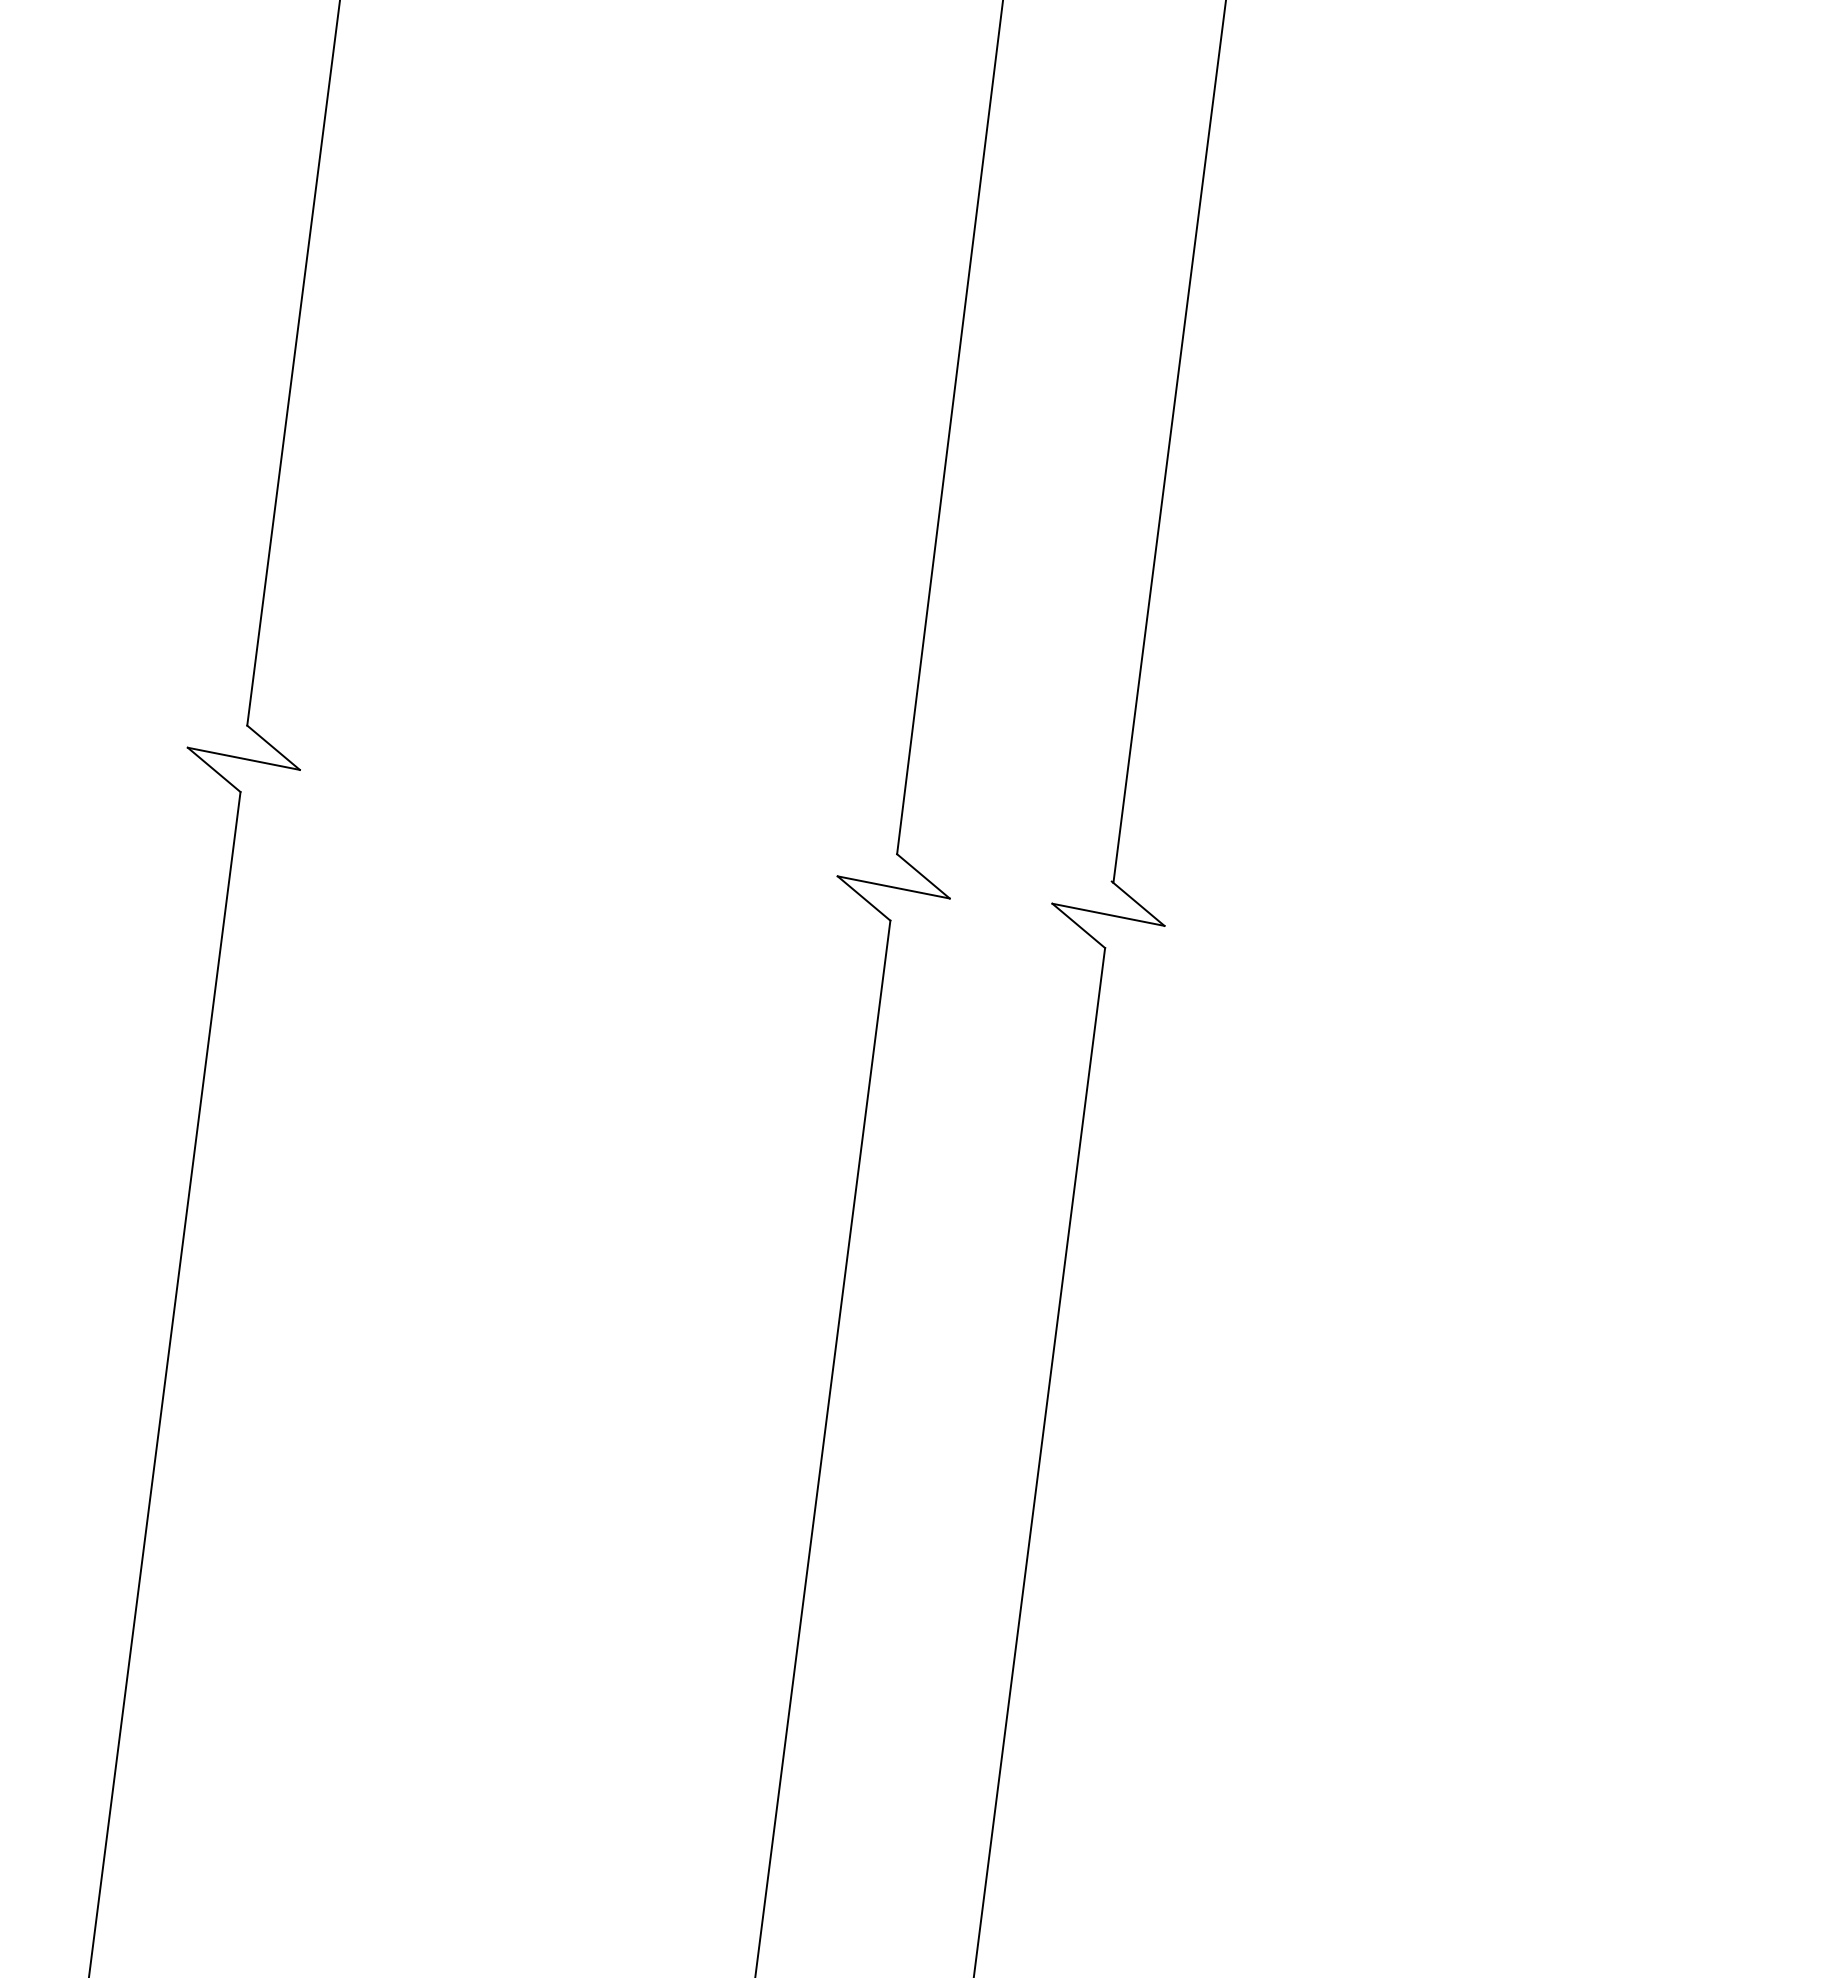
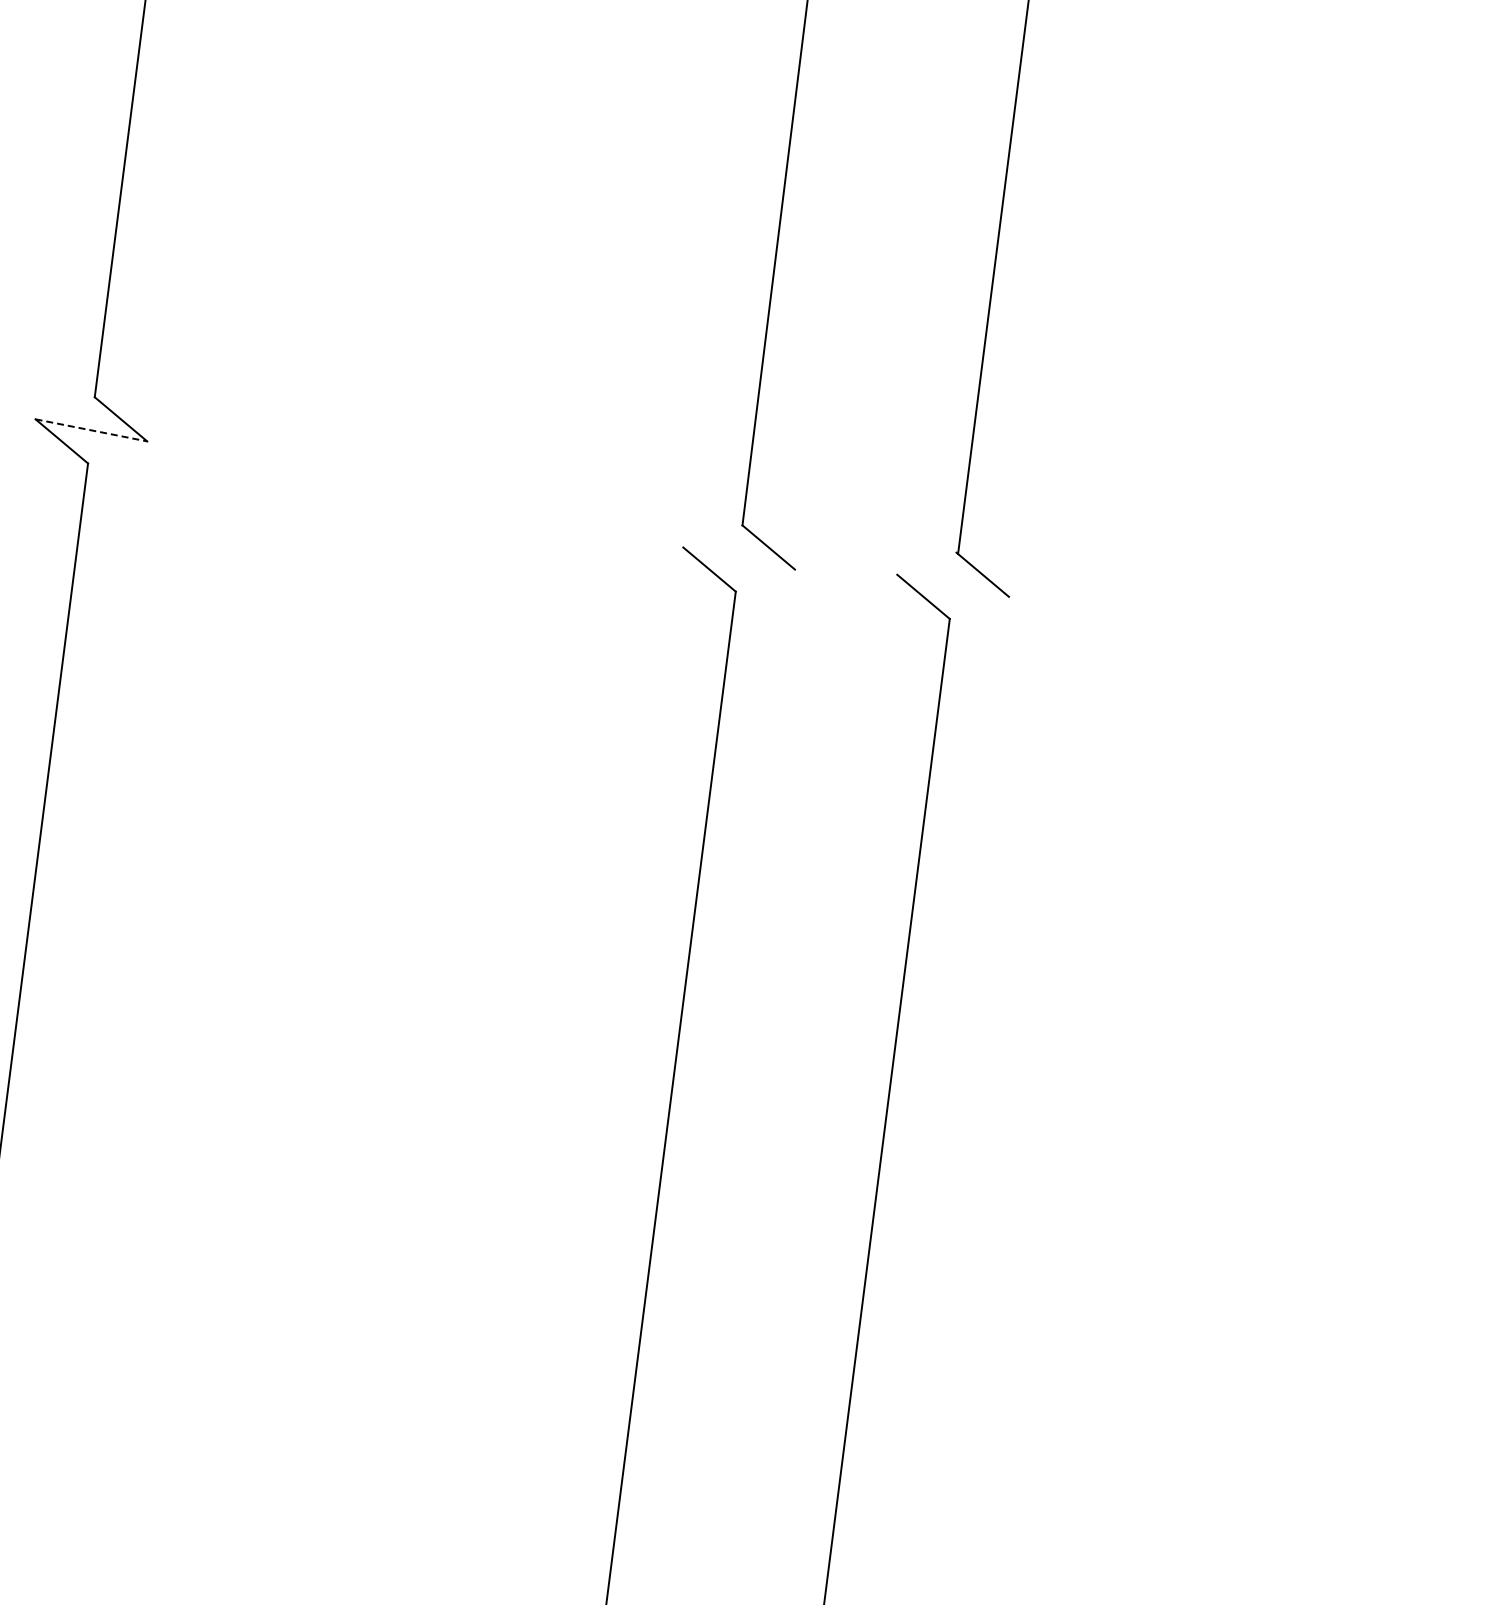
line: (244, 758) -> (92, 430), solid -> dashed
line: (893, 887) -> (738, 558), removed
line: (1108, 914) -> (953, 585), removed

